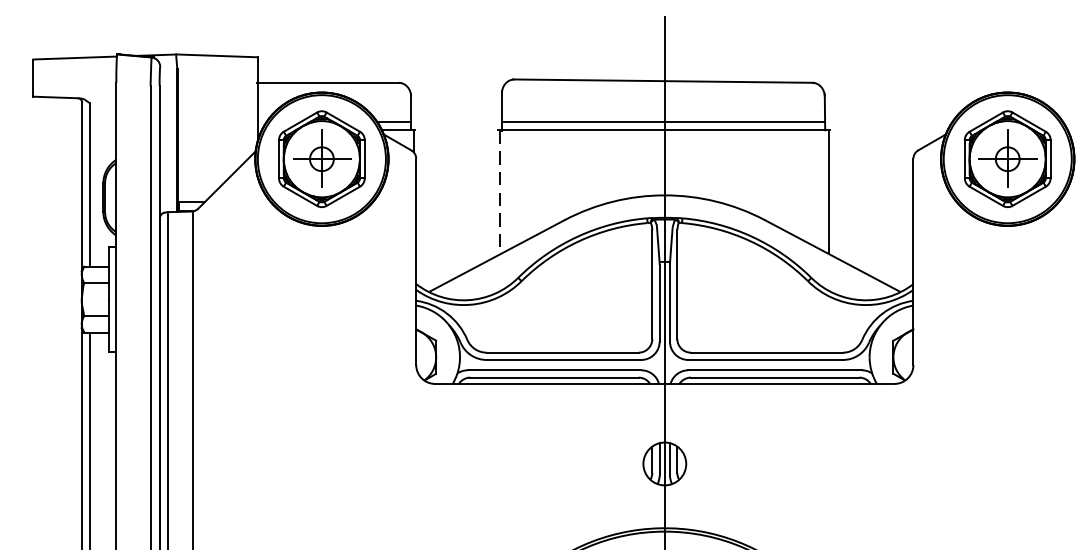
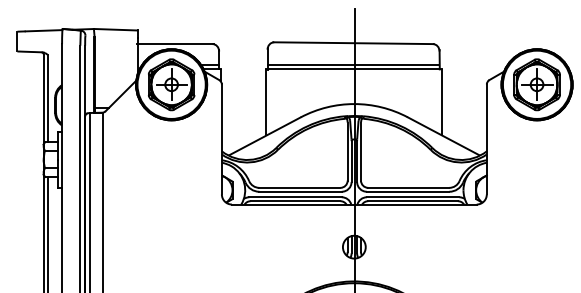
line: (499, 192) -> (266, 102), dashed -> solid

